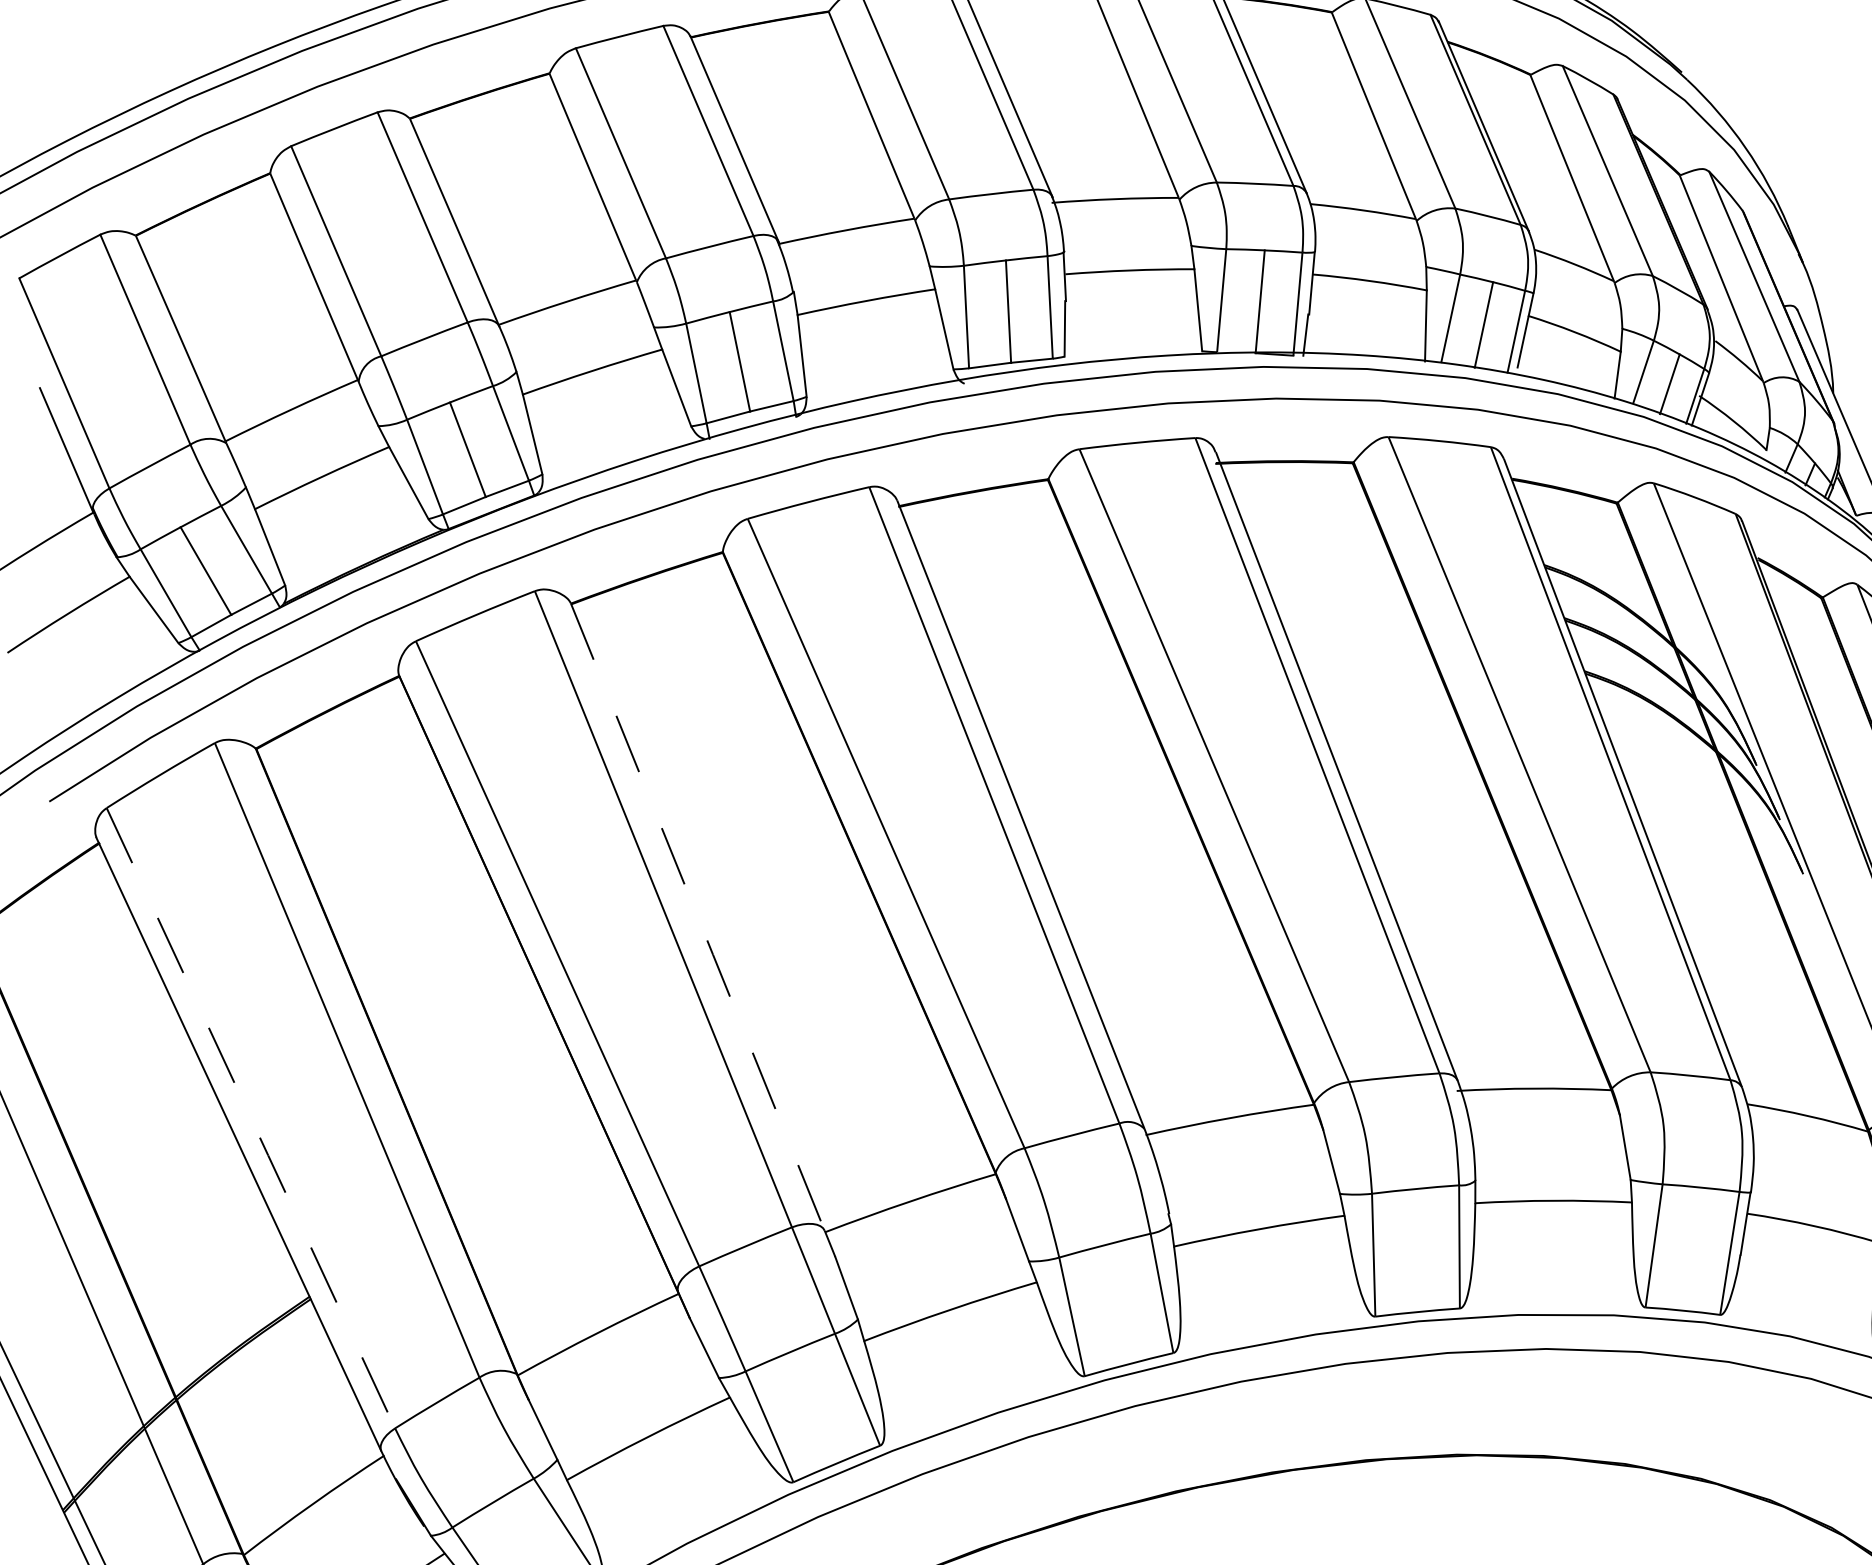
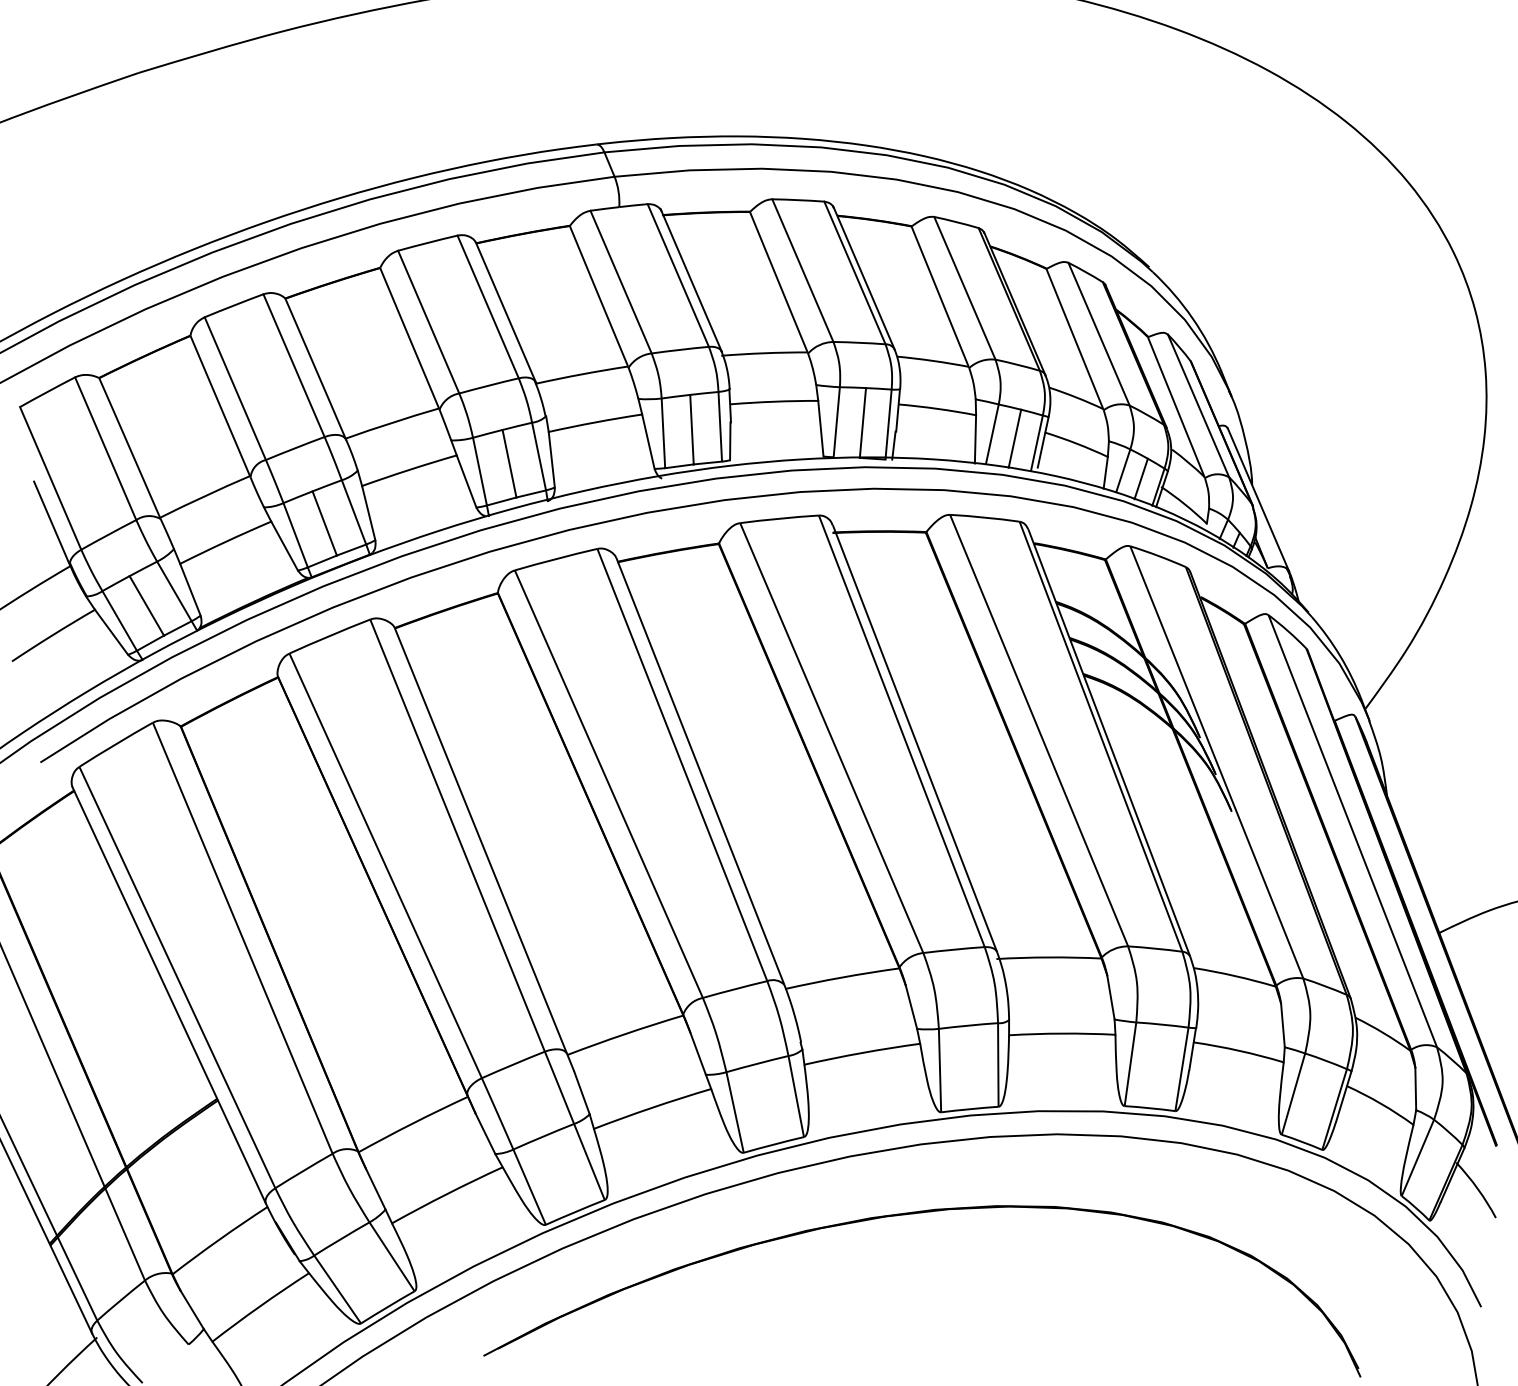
line: (698, 917) -> (481, 841), dashed -> solid
line: (251, 1119) -> (177, 978), dashed -> solid

